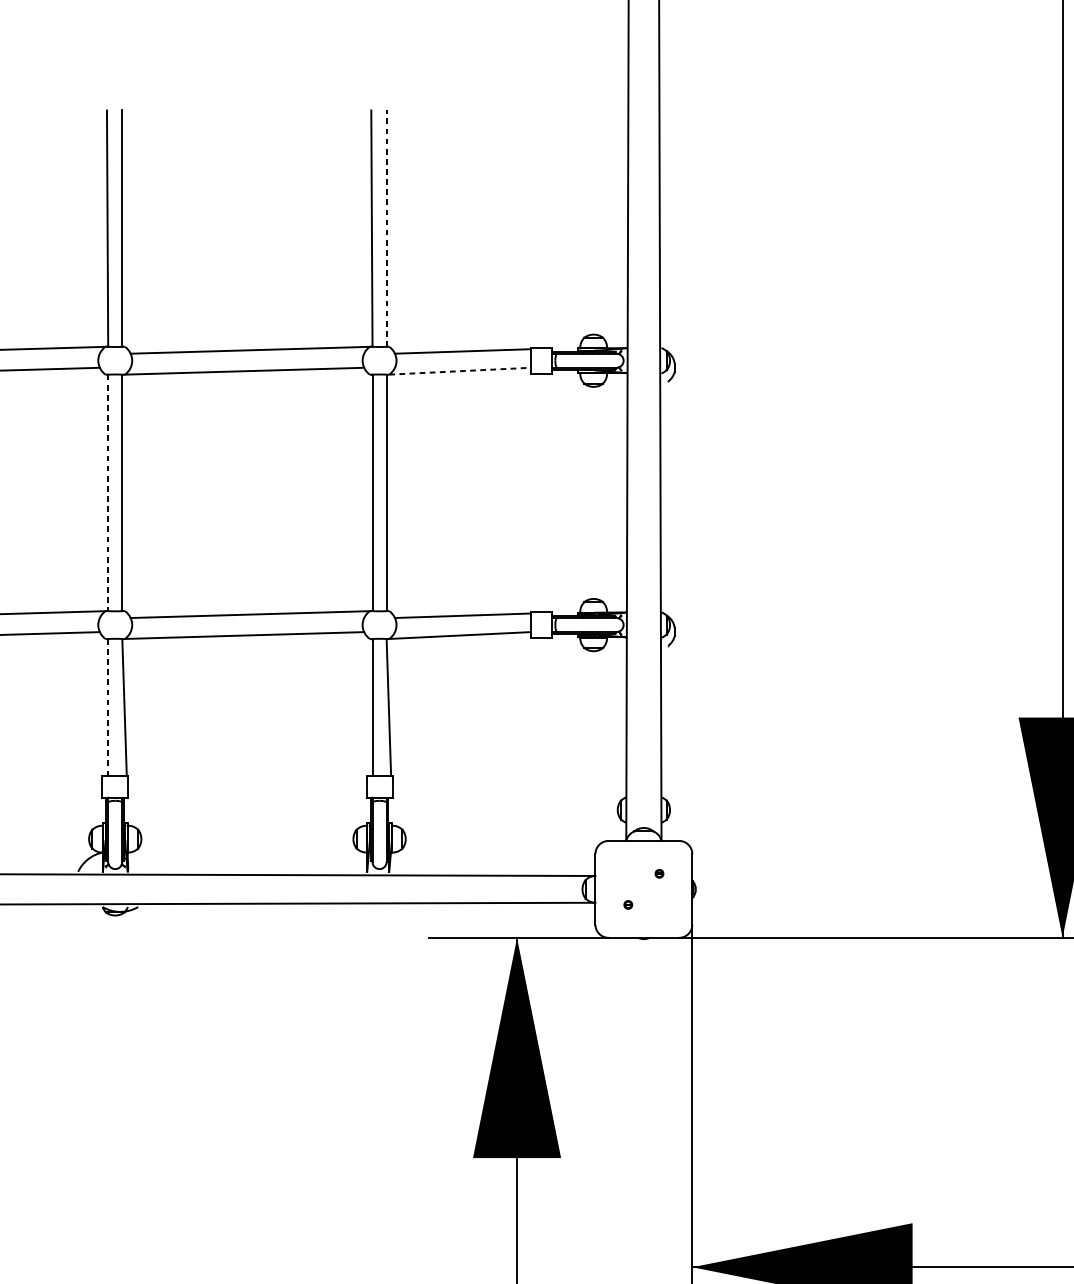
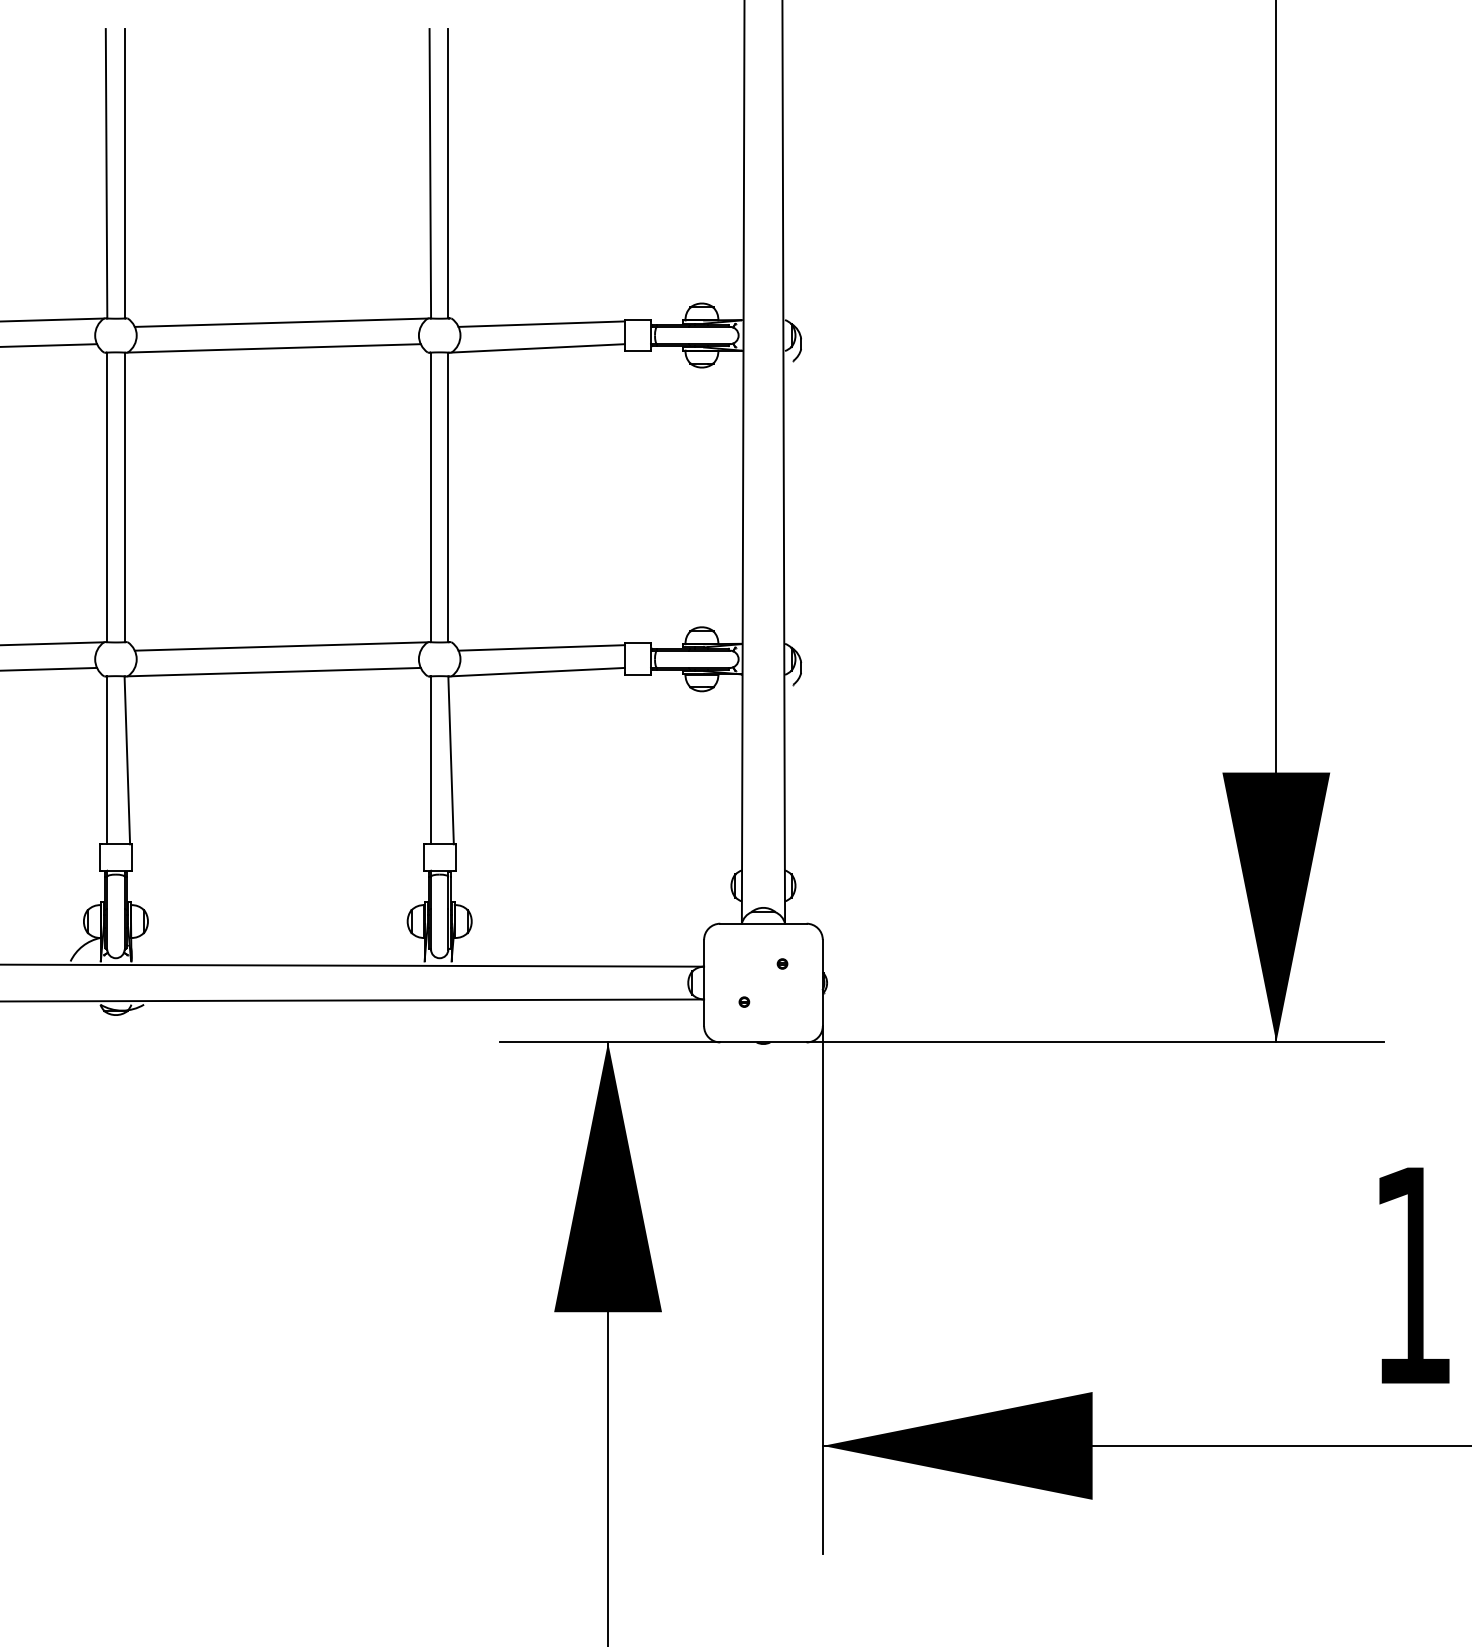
line: (386, 228) -> (448, 173), dashed -> solid
line: (460, 371) -> (538, 348), dashed -> solid
line: (108, 492) -> (107, 497), dashed -> solid
line: (108, 707) -> (107, 760), dashed -> solid

